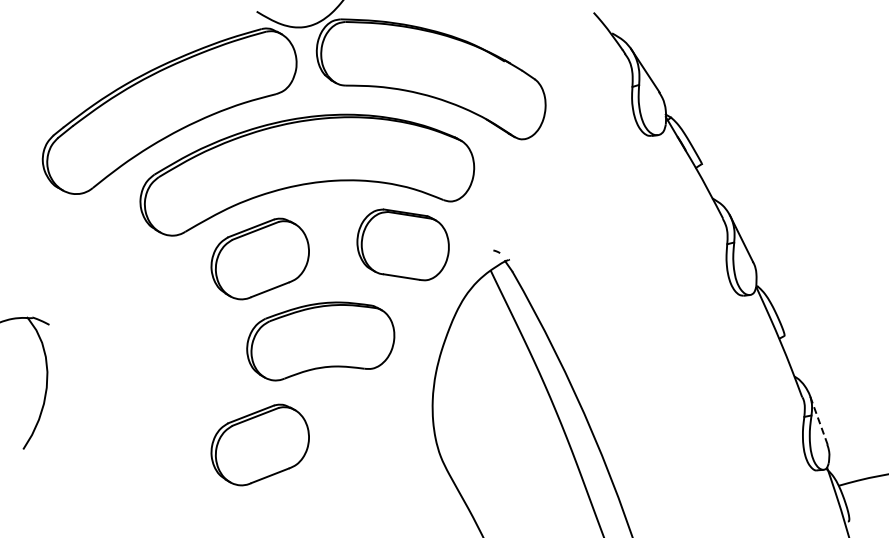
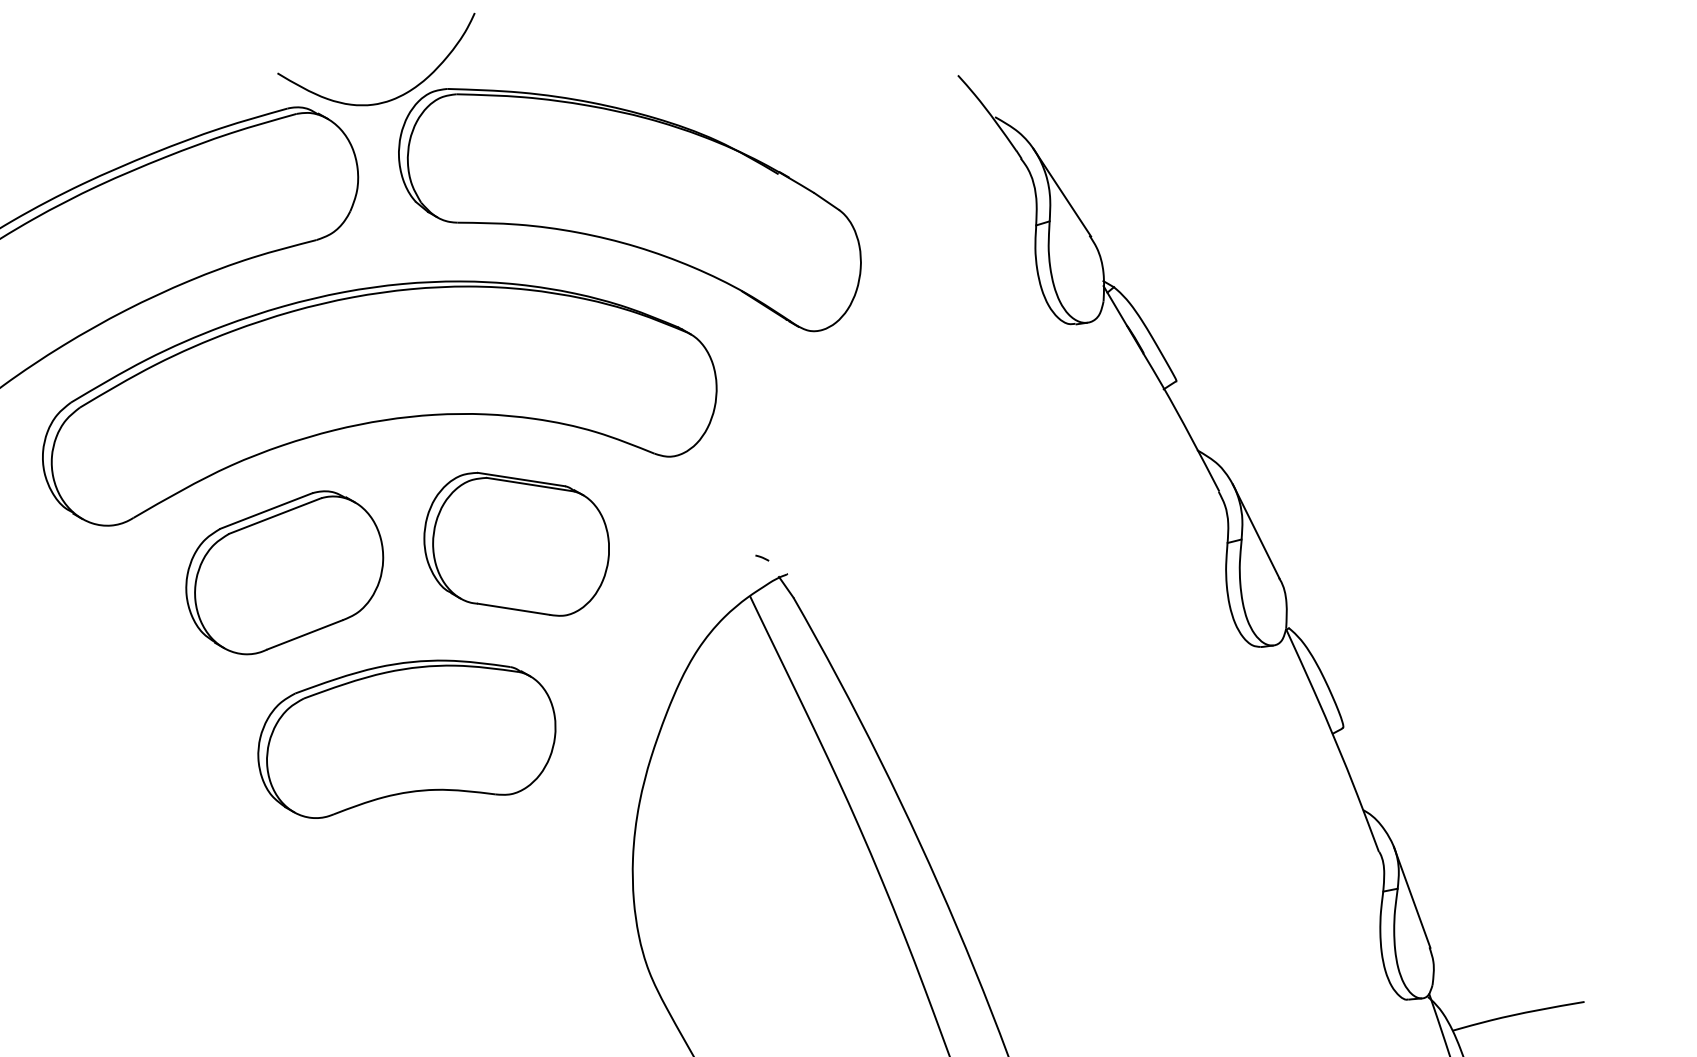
part: (402, 244) -> (515, 543), moved
line: (818, 419) -> (1411, 896), dashed -> solid
part: (259, 444) -> (283, 947), removed

